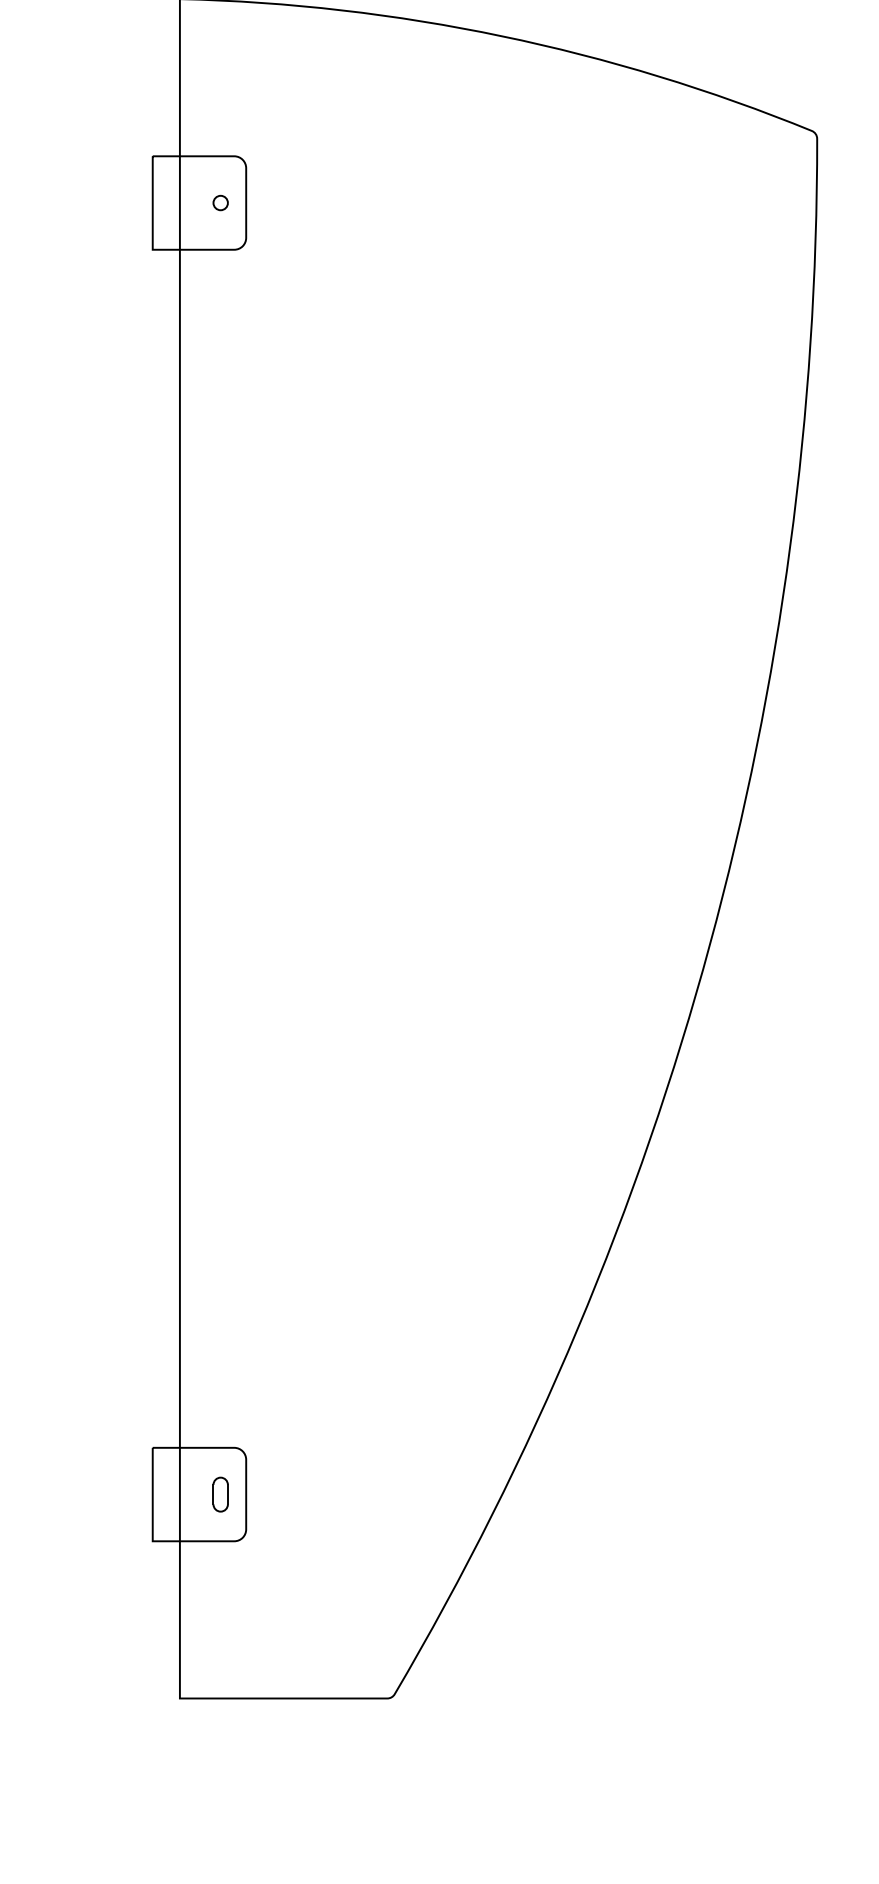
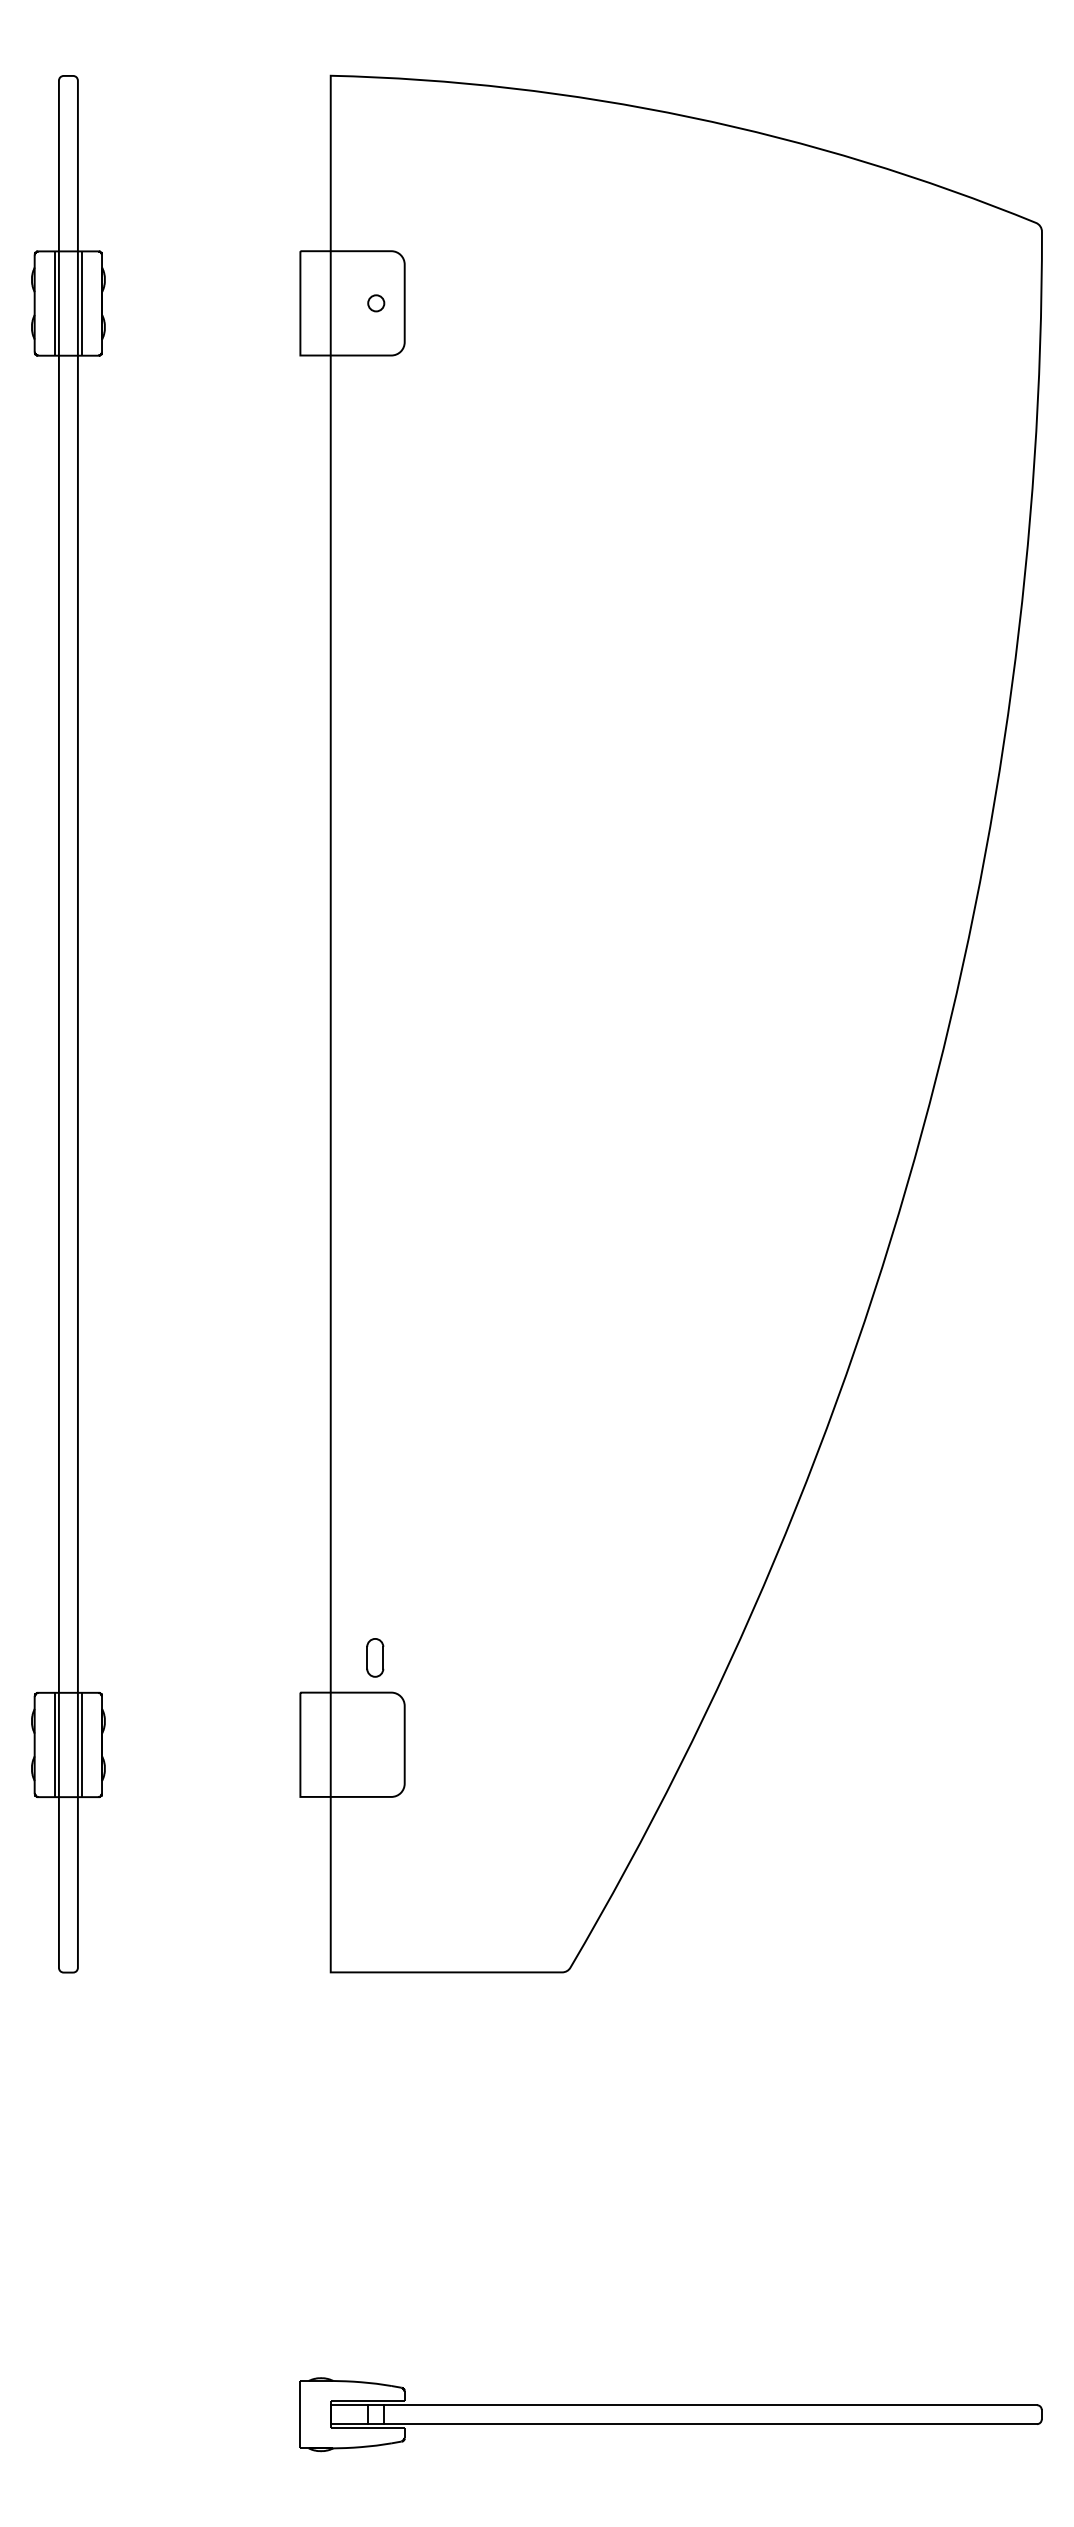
part: (220, 1494) -> (375, 1657), moved

